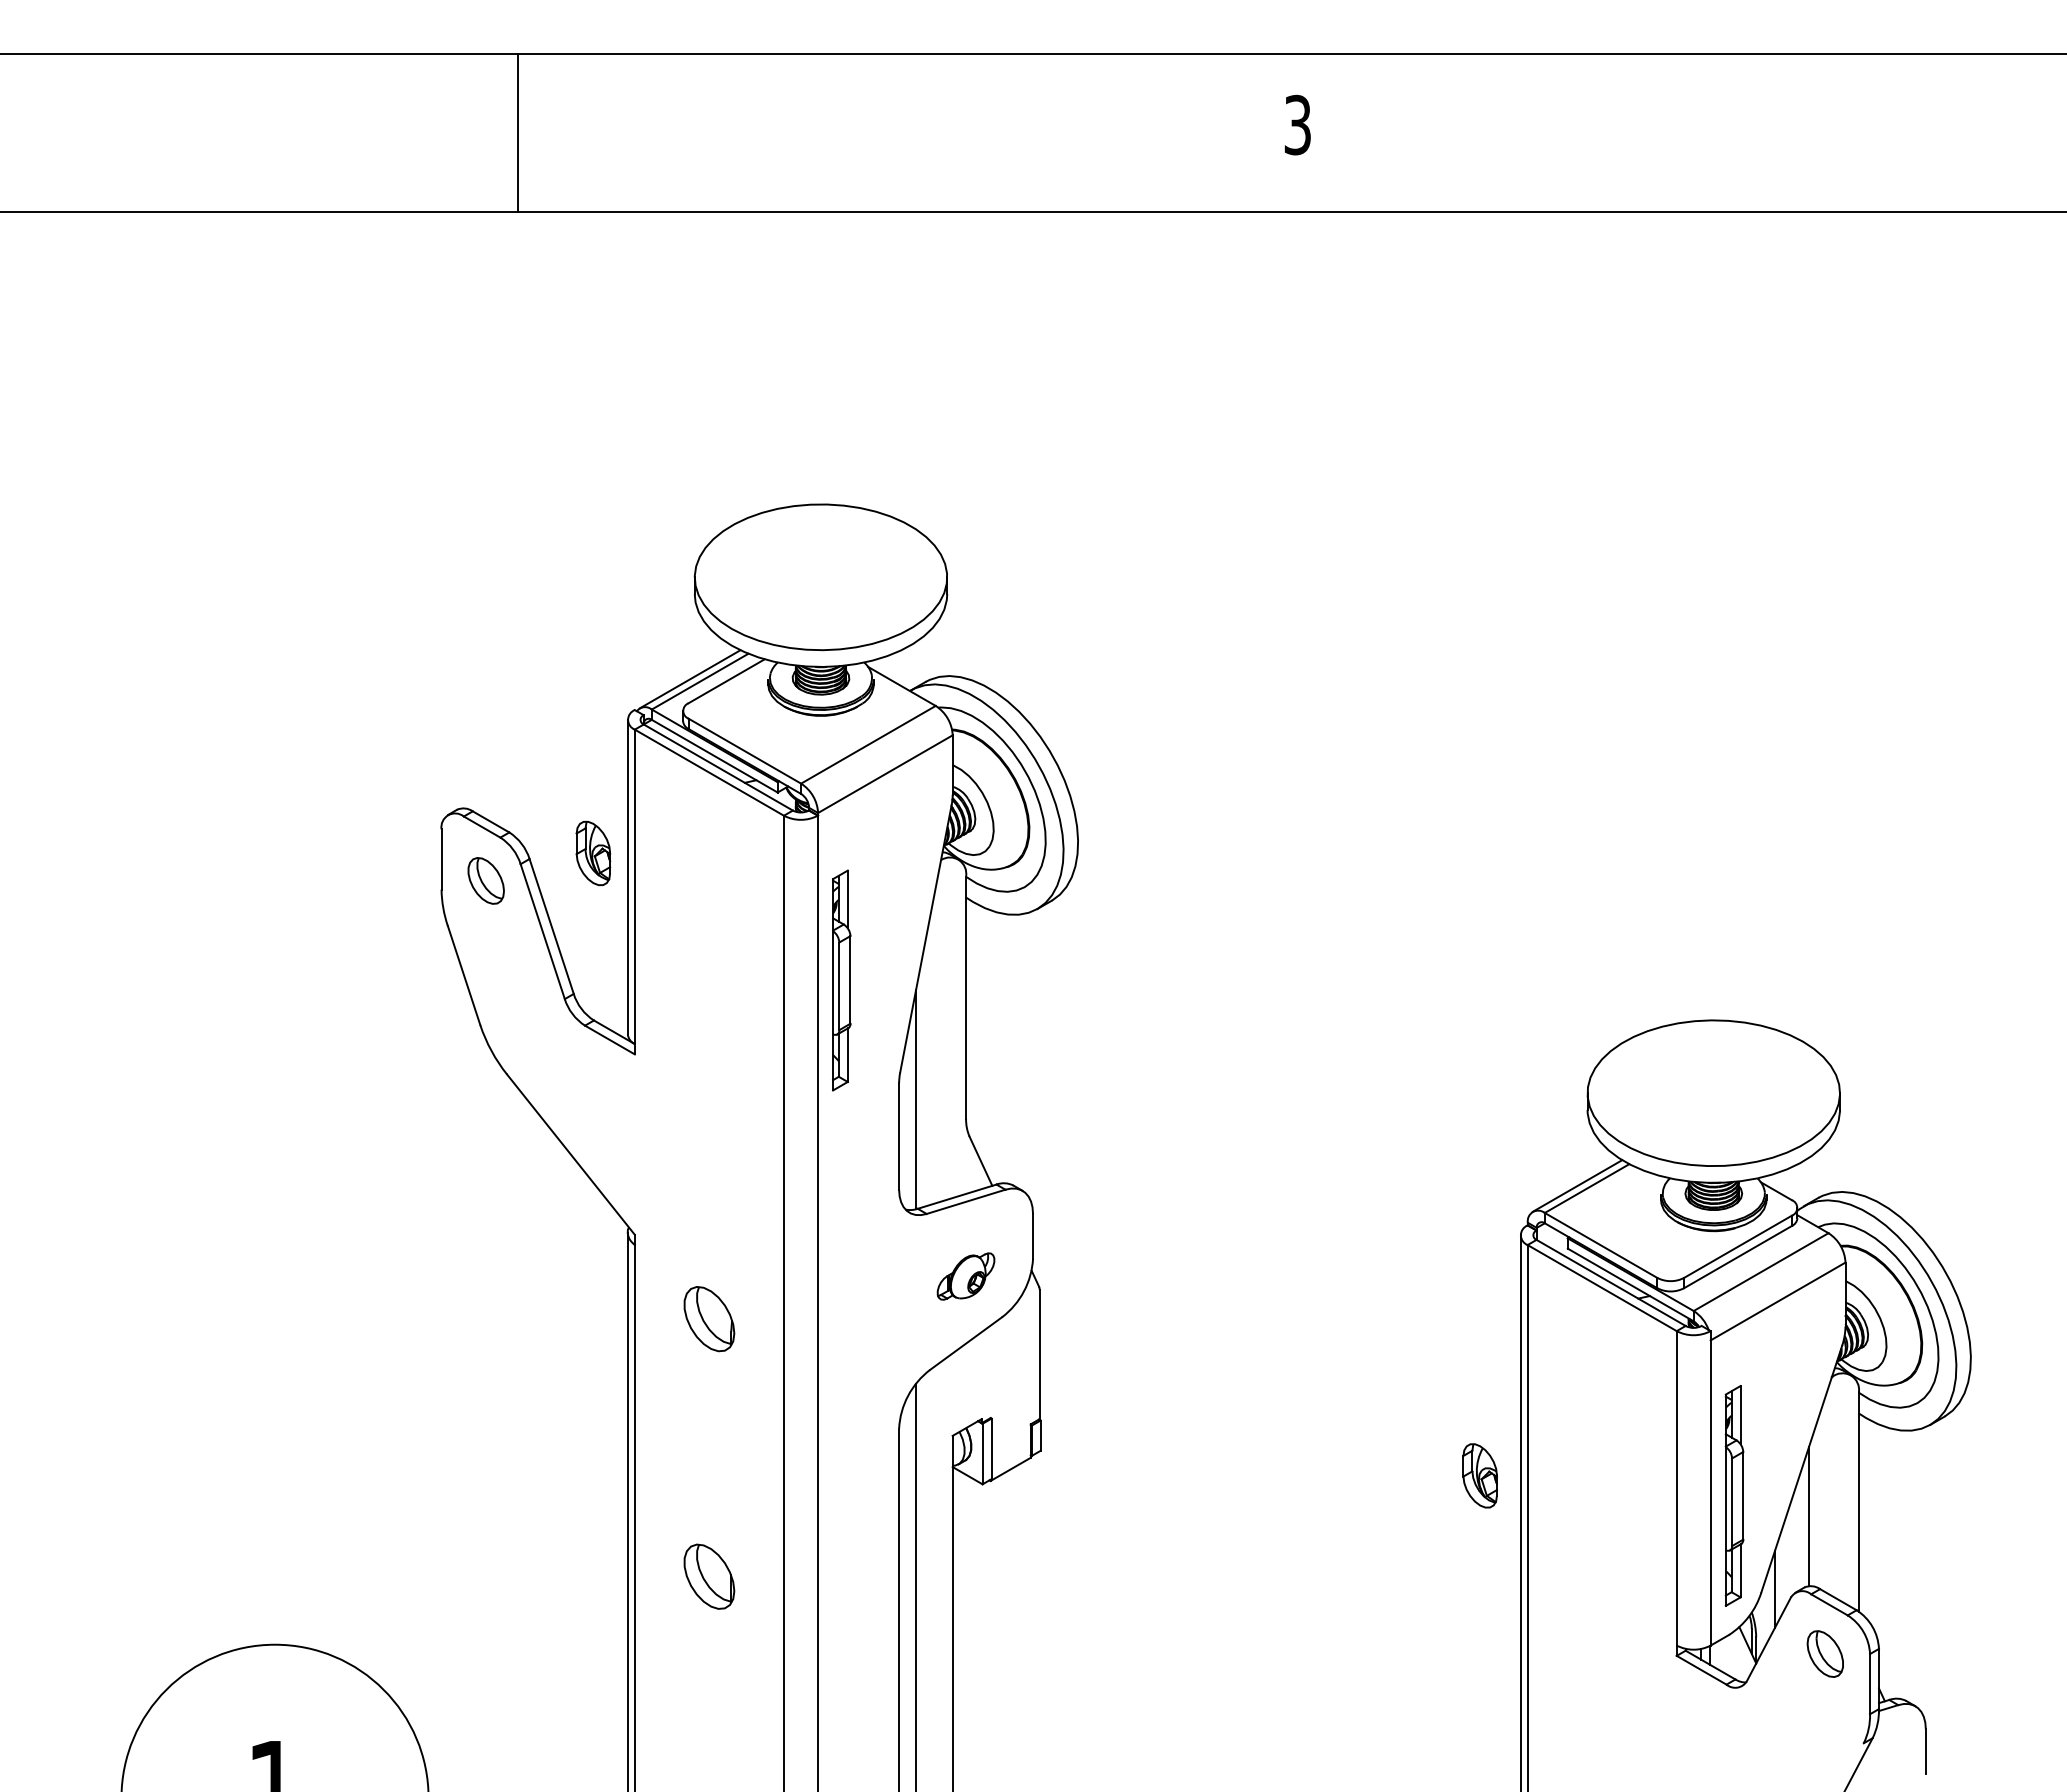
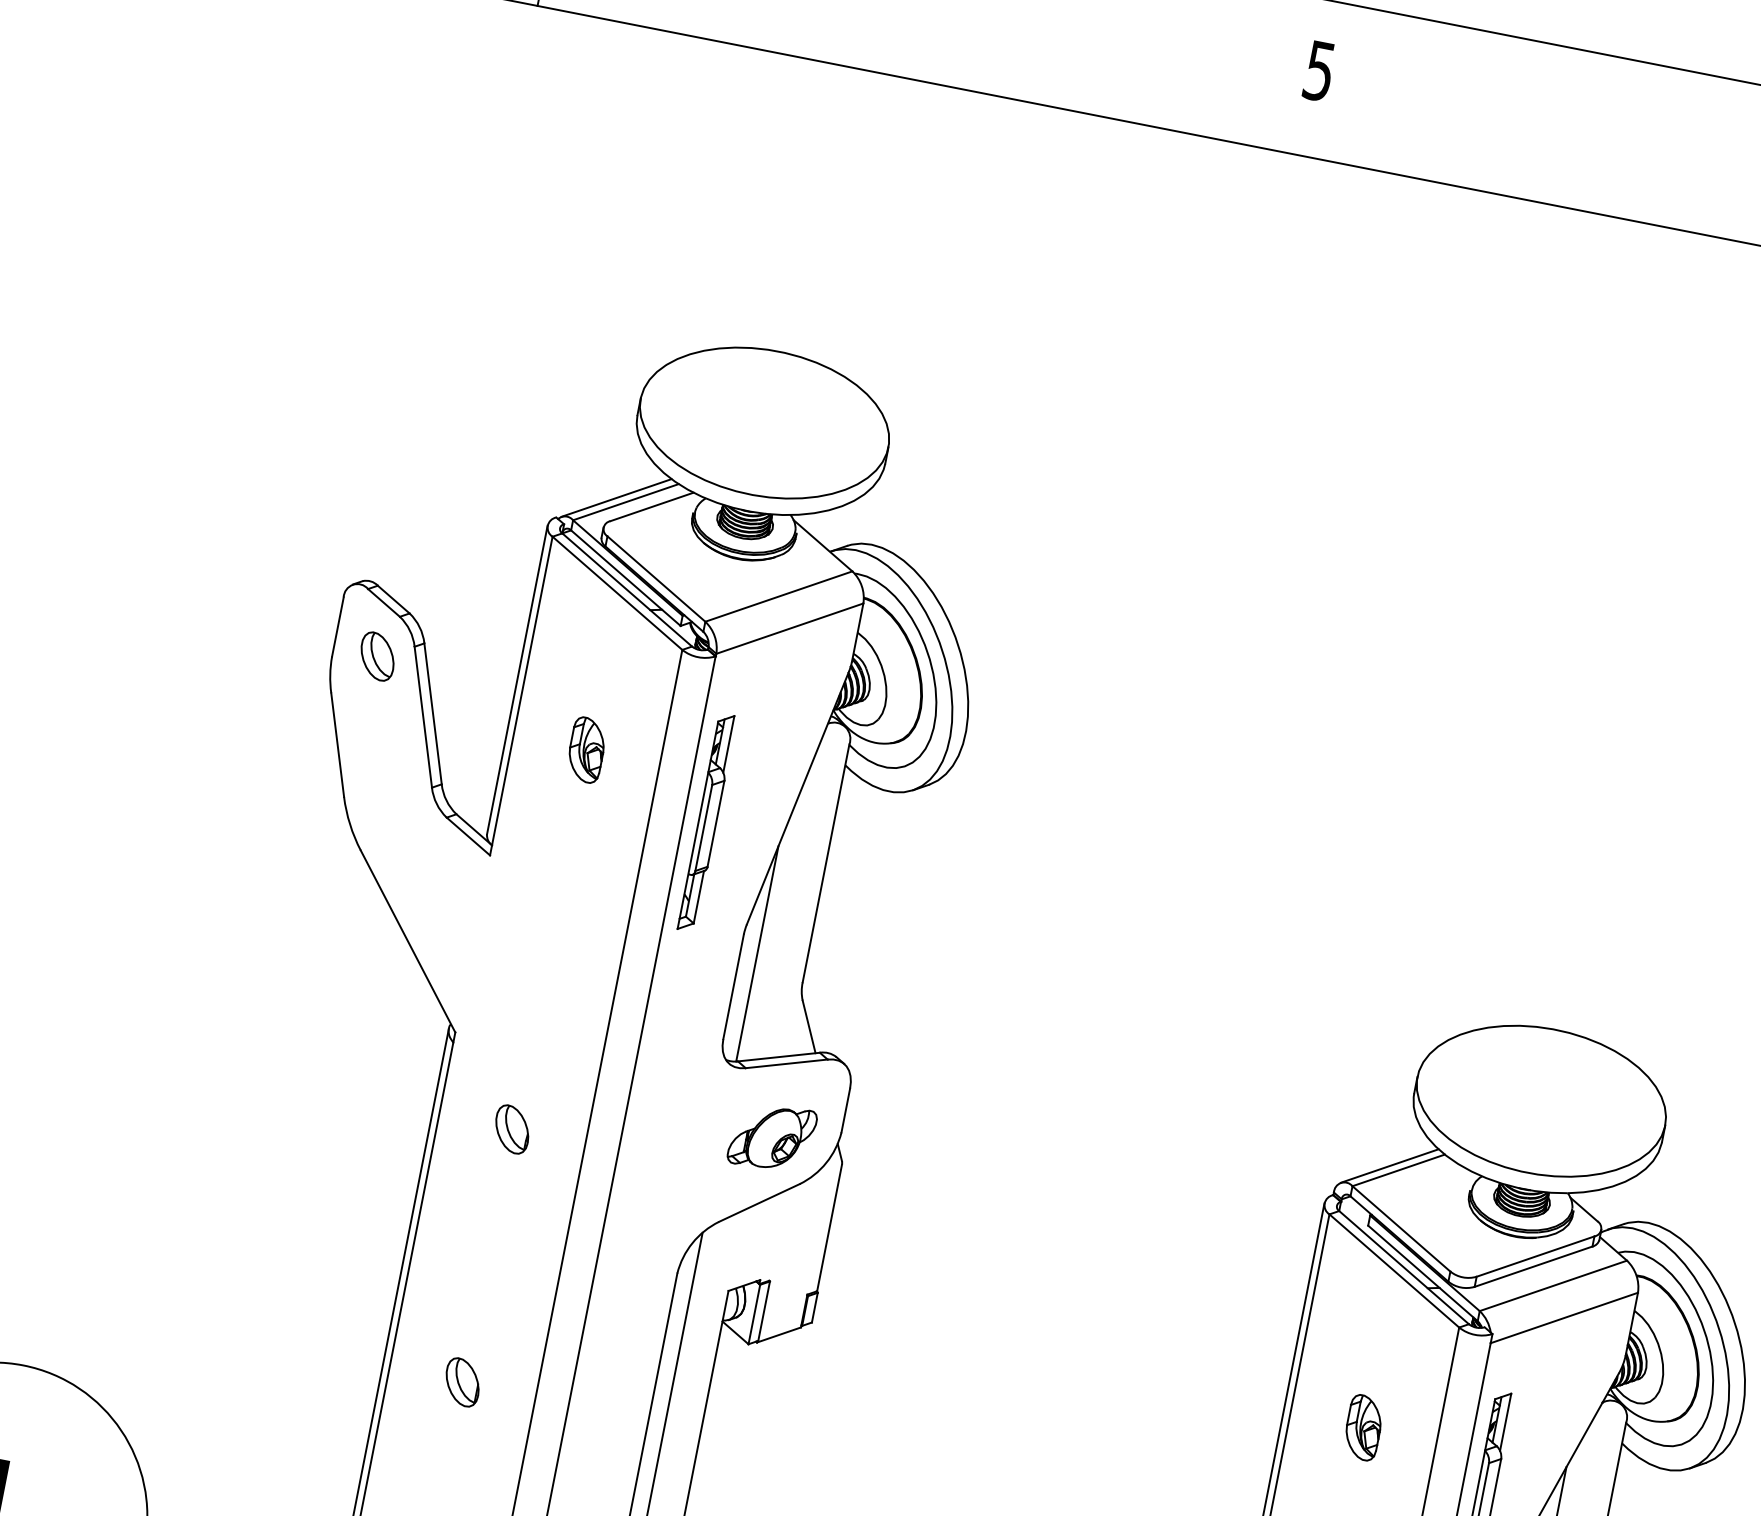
text: (1297, 124) -> (1319, 70), 3 -> 5
part: (593, 853) -> (586, 750), moved
part: (965, 1276) -> (771, 1137), size x1.43
part: (709, 1318) -> (512, 1128), size x0.71
part: (1479, 1475) -> (1362, 1427), moved
part: (709, 1576) -> (462, 1382), size x0.71

